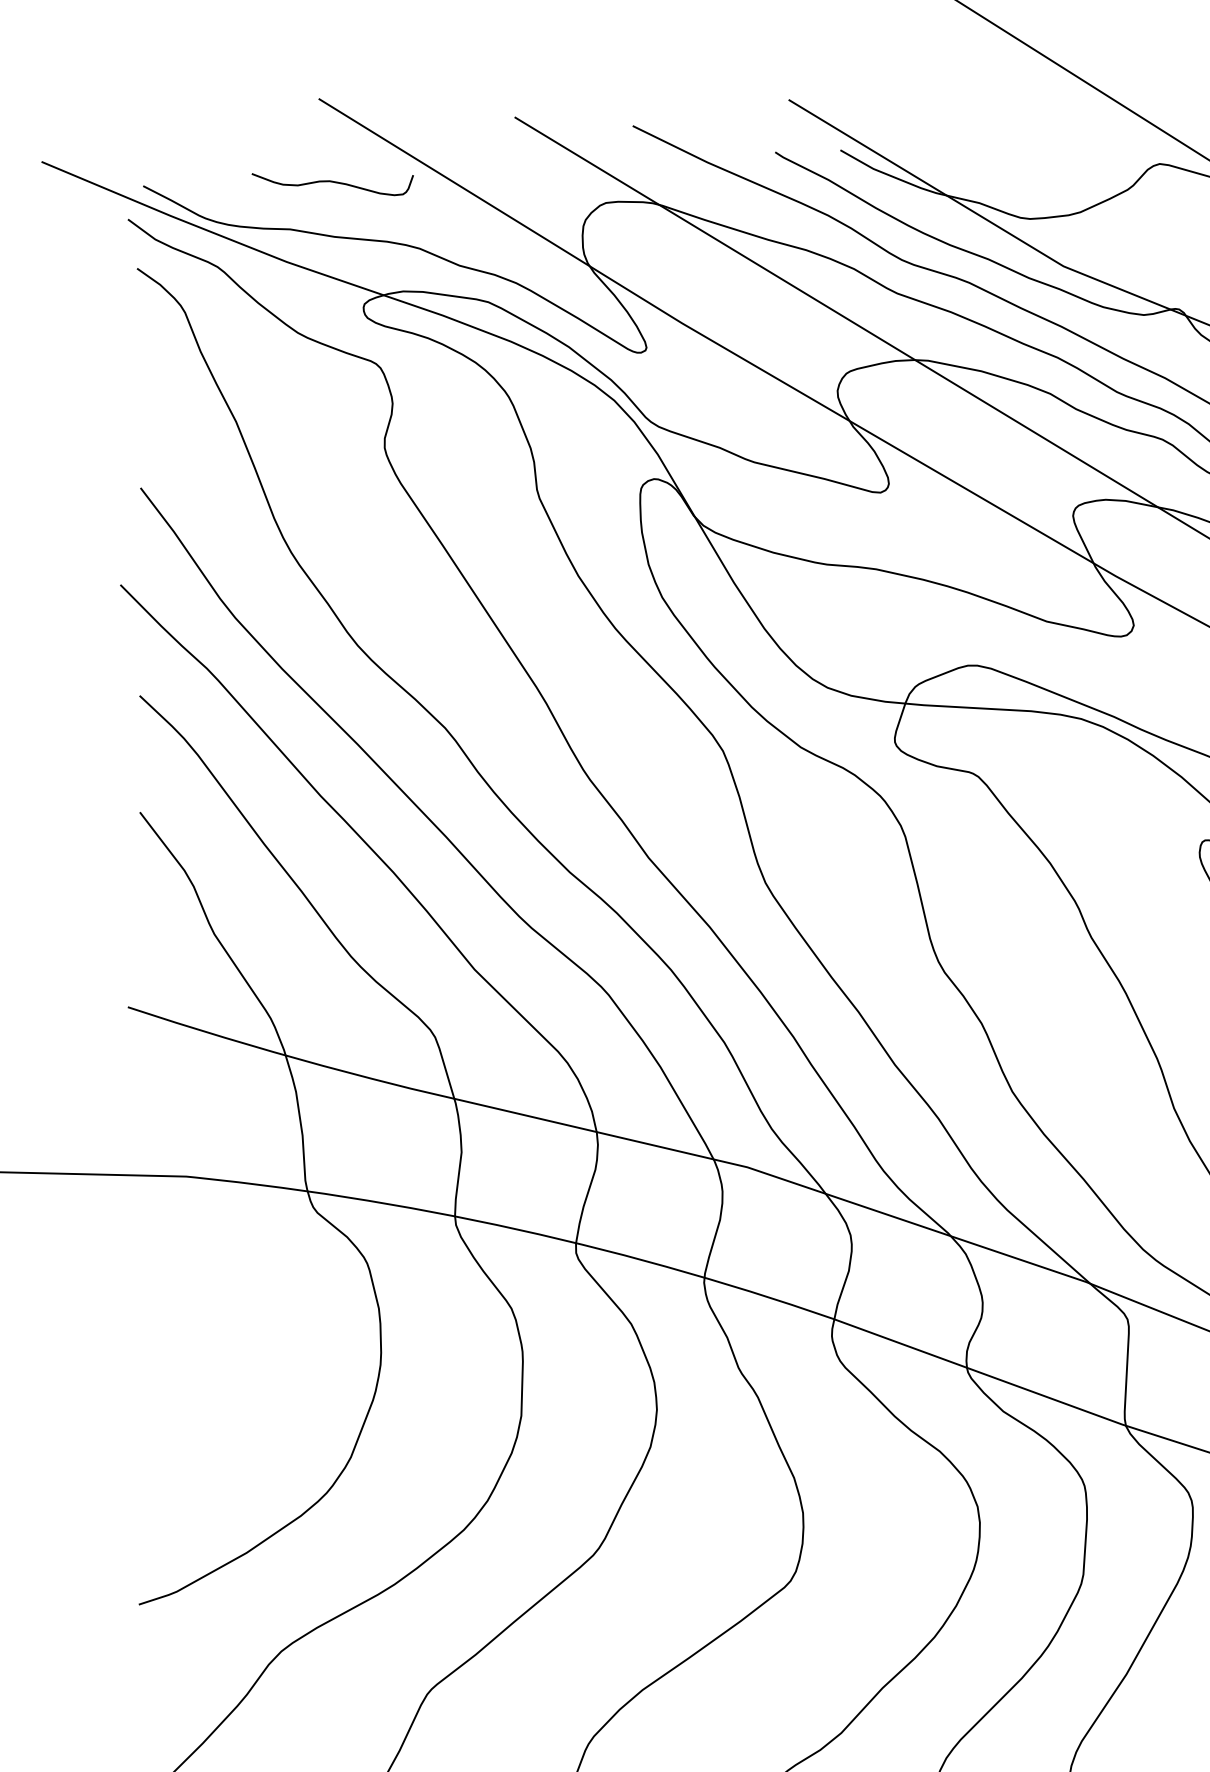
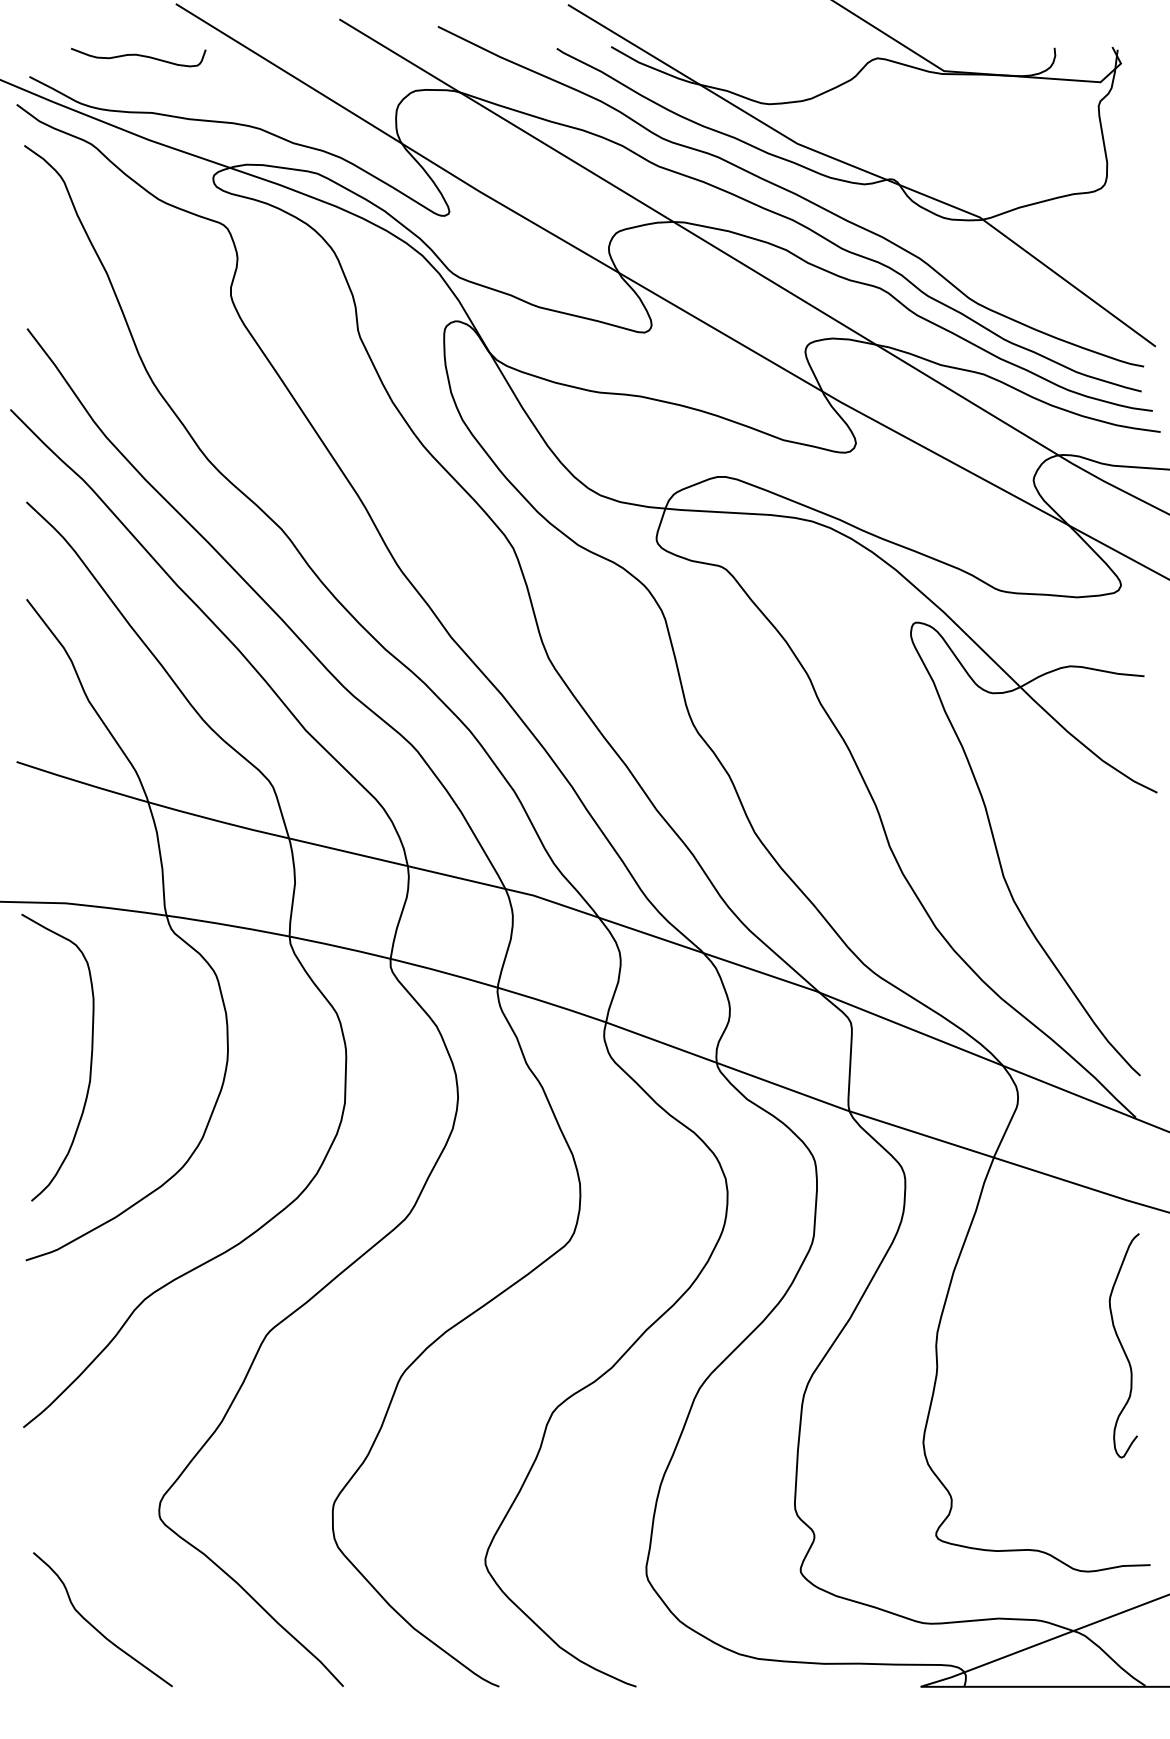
curve: (332, 183) -> (138, 56), moved
curve: (216, 1361) -> (90, 1057), added

